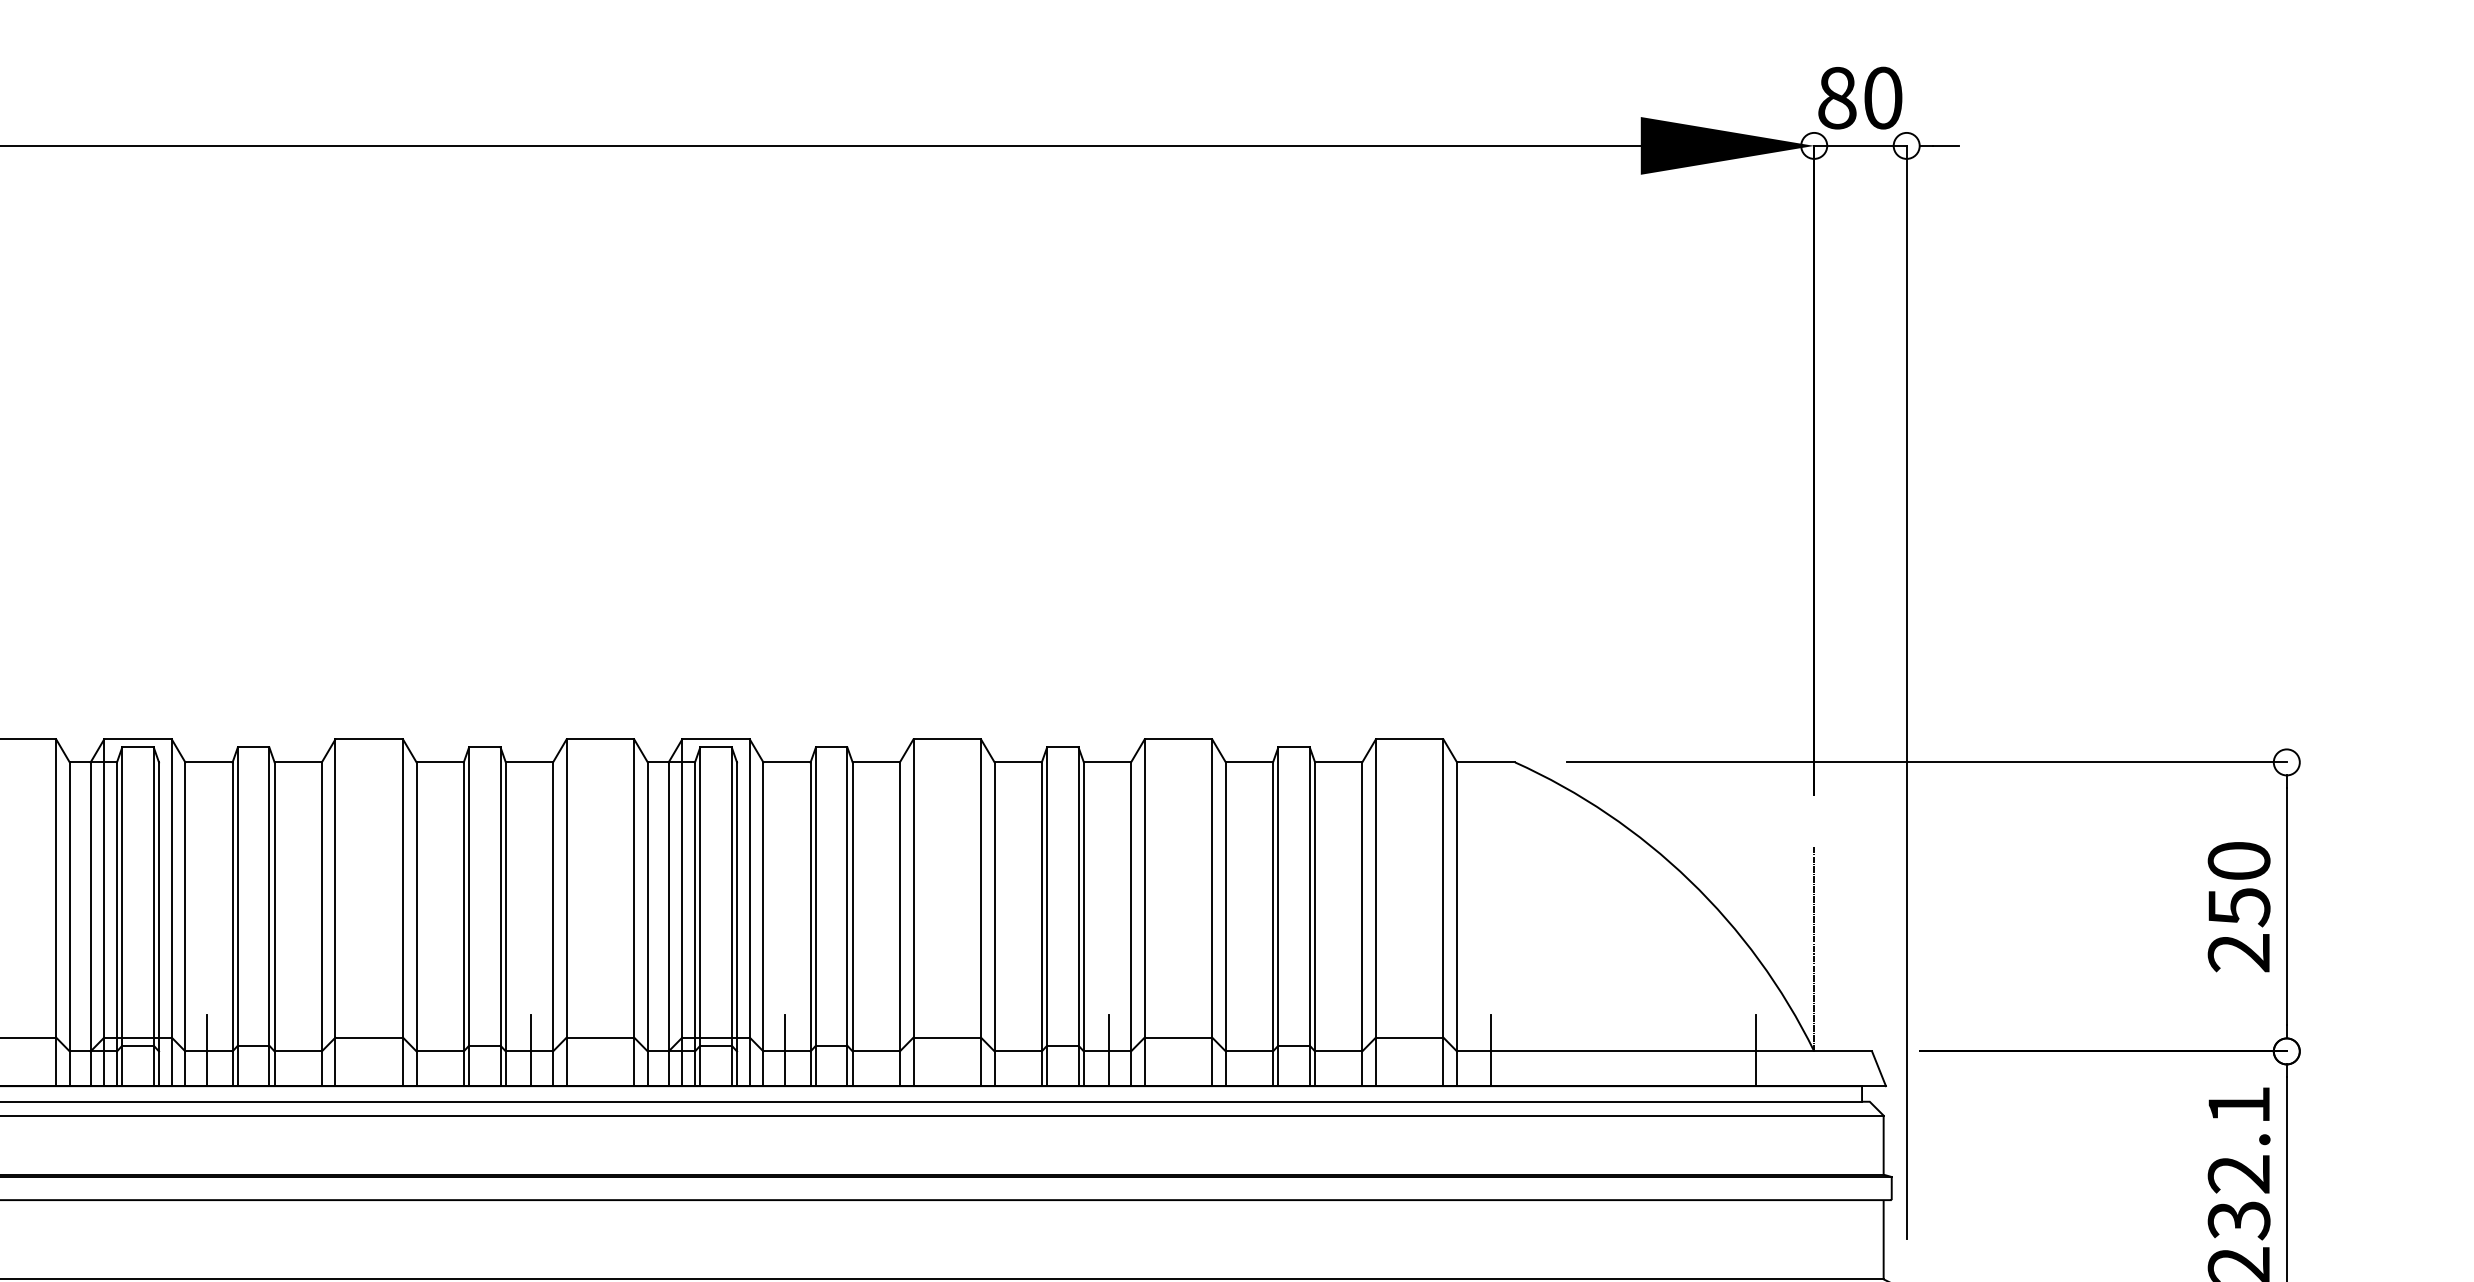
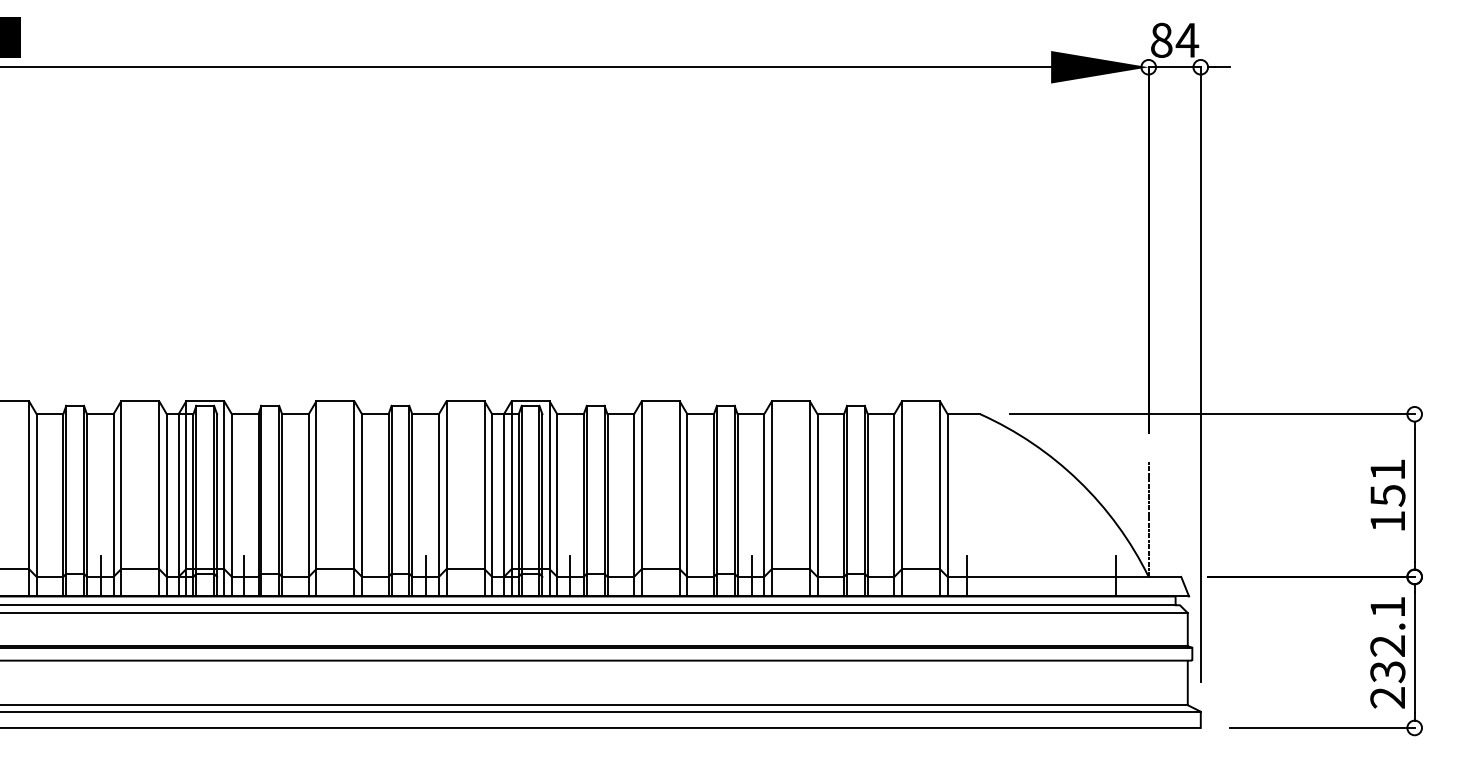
text: (1883, 96) -> (1187, 39), 80 -> 84
text: (2238, 906) -> (1387, 495), 250 -> 151

